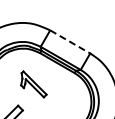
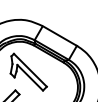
line: (70, 42) -> (60, 36), dashed -> solid
part: (33, 84) -> (28, 72), size x1.67

